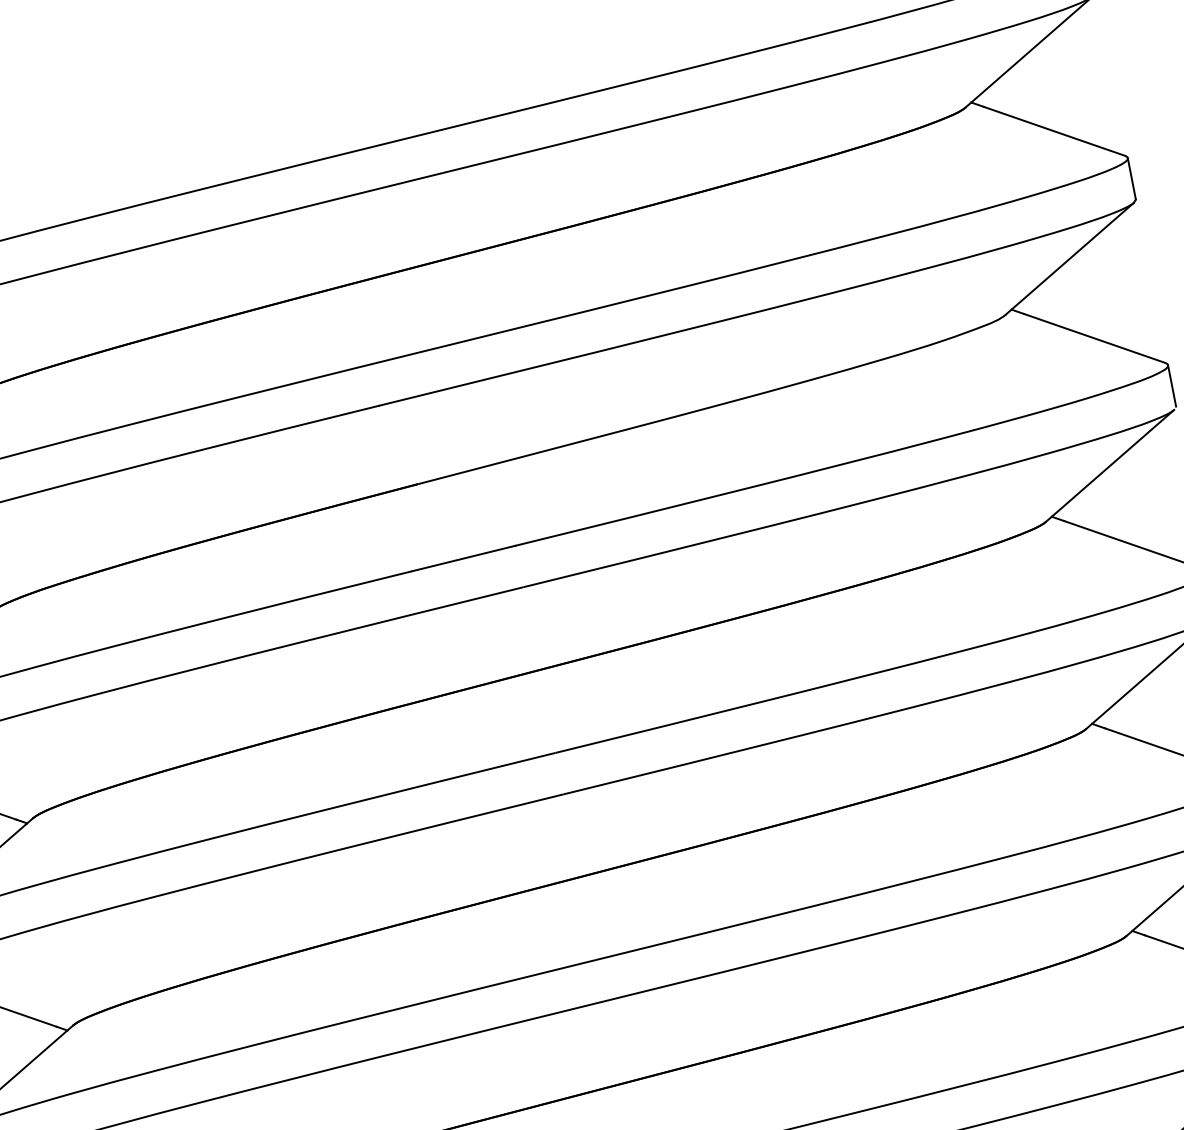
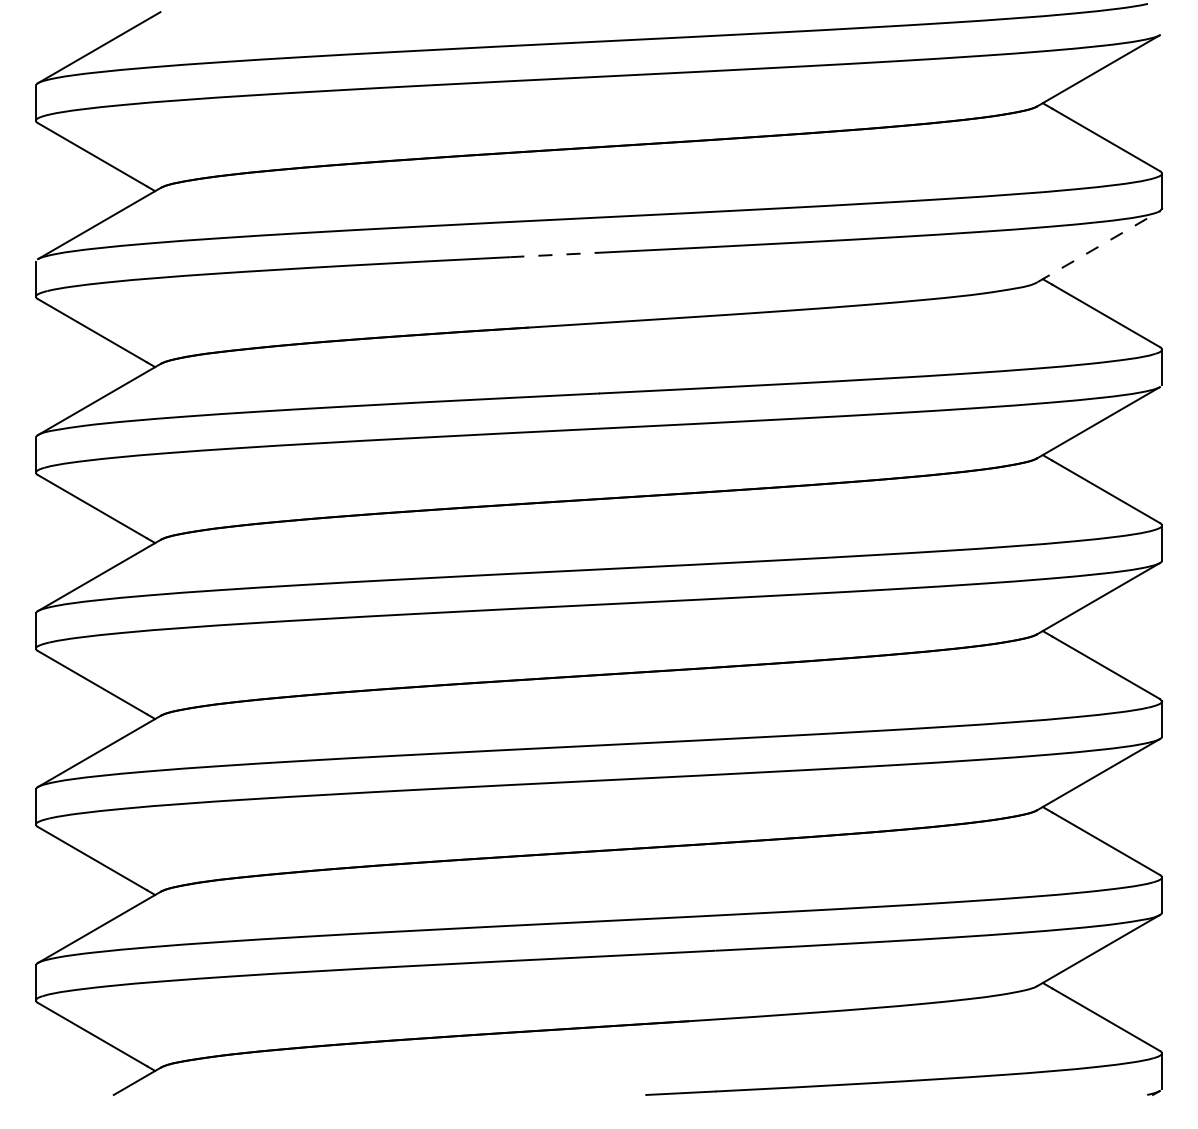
line: (1069, 258) -> (1098, 246), solid -> dashed
line: (432, 392) -> (555, 254), solid -> dashed

